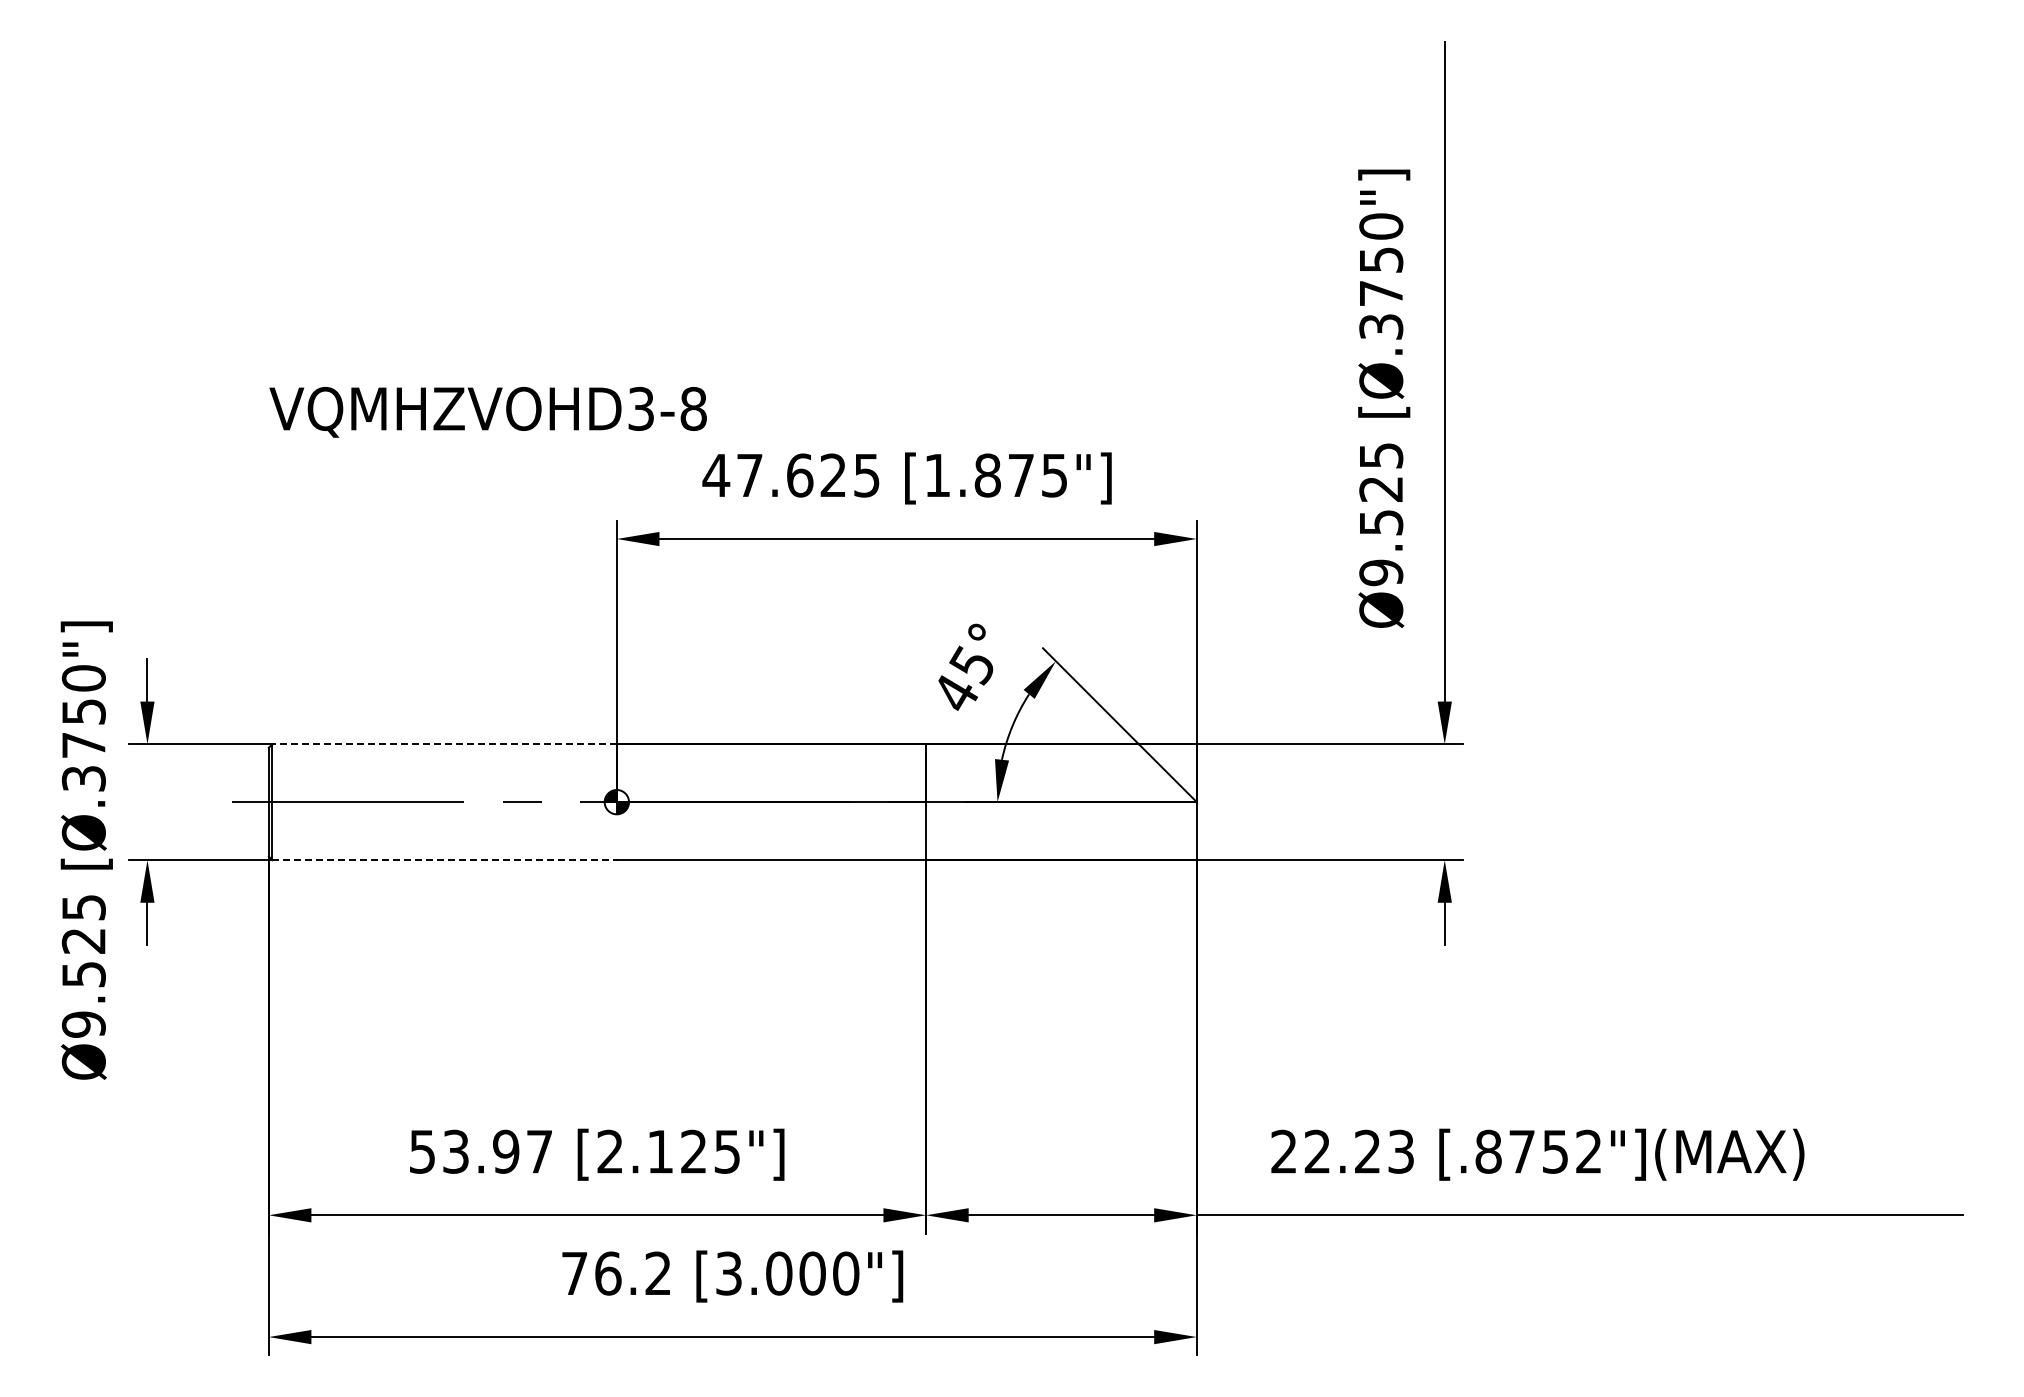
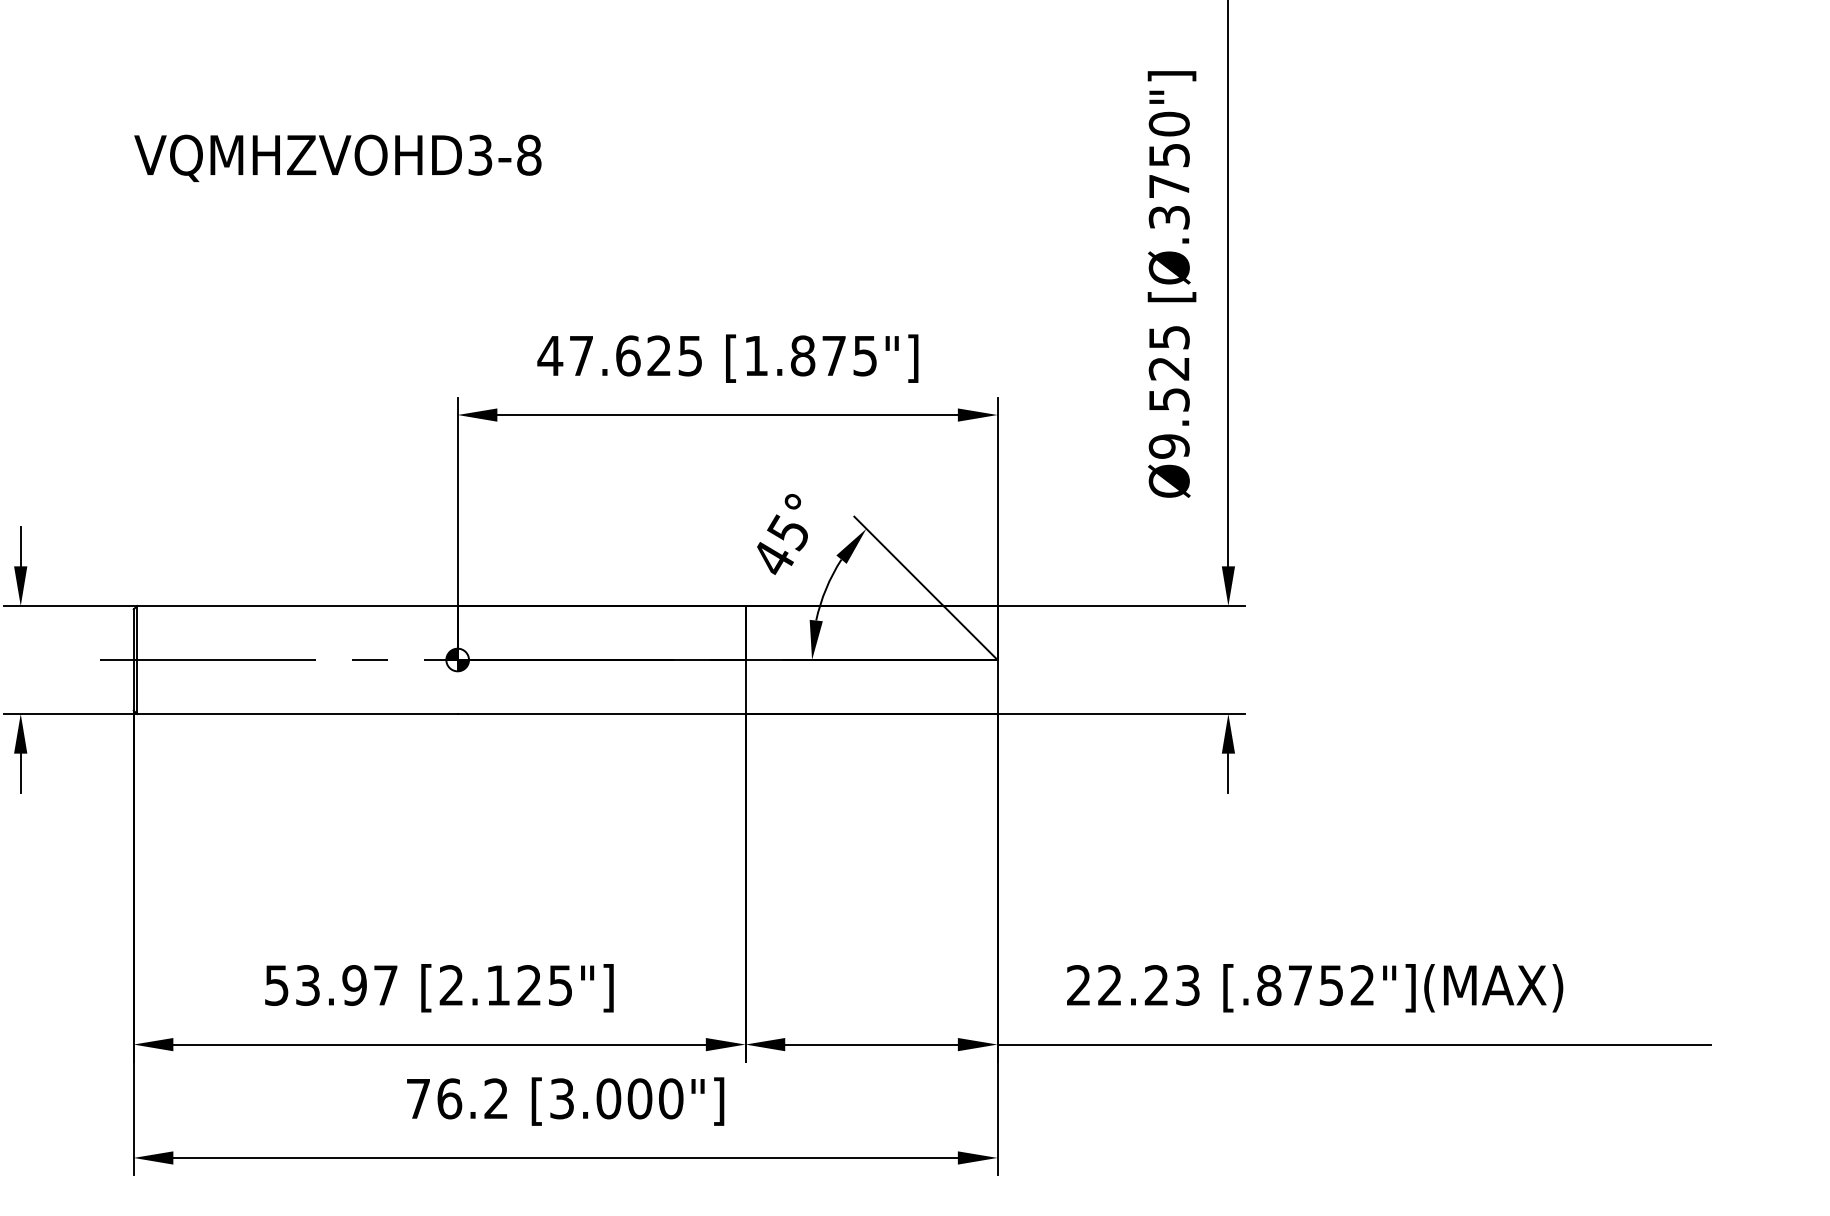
text: (487, 411) -> (337, 157), moved
line: (444, 744) -> (297, 606), dashed -> solid
line: (445, 860) -> (298, 714), dashed -> solid

